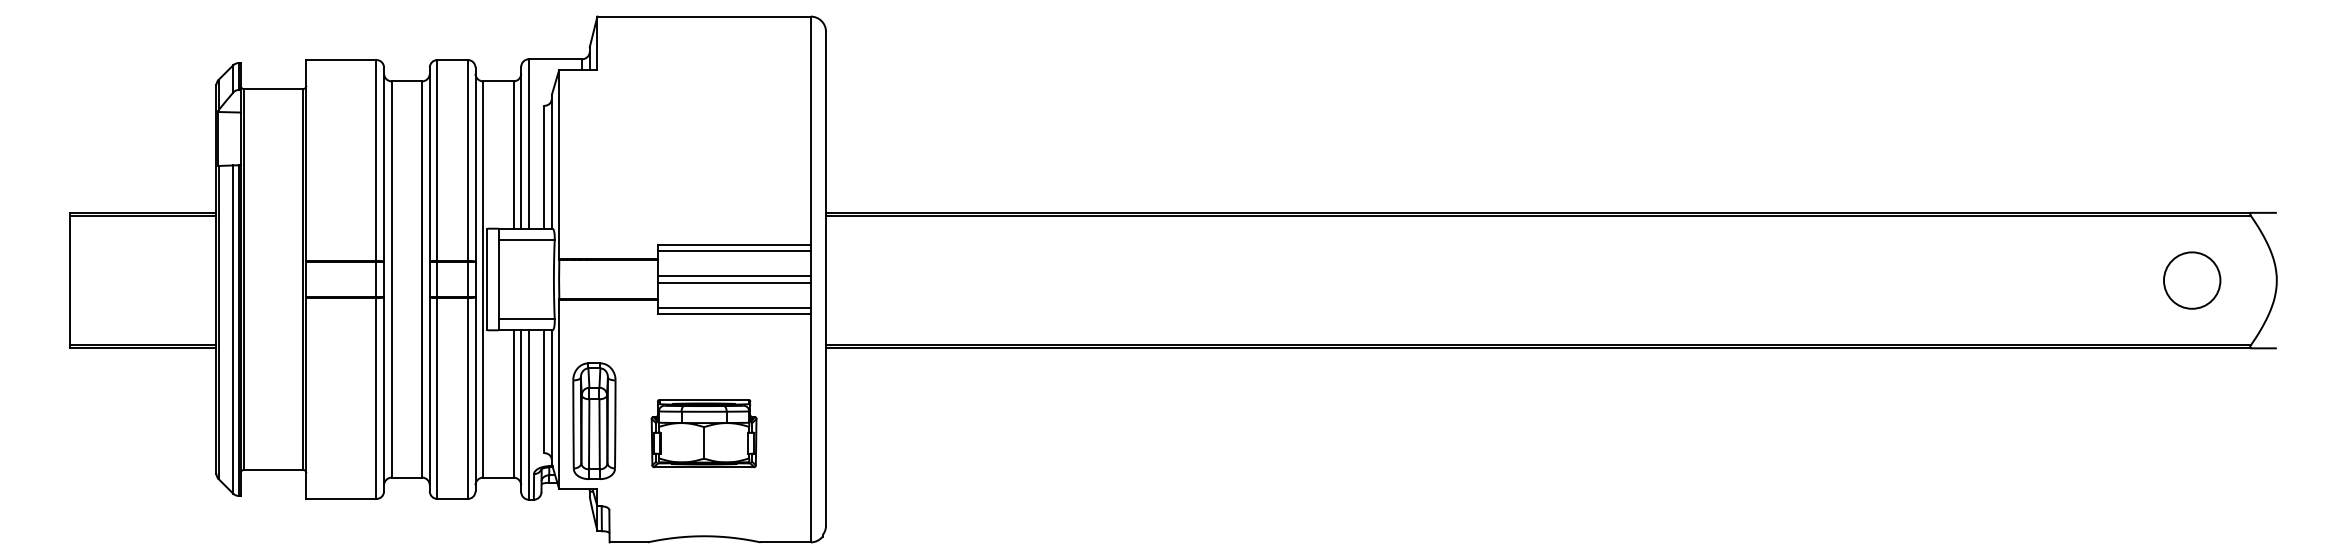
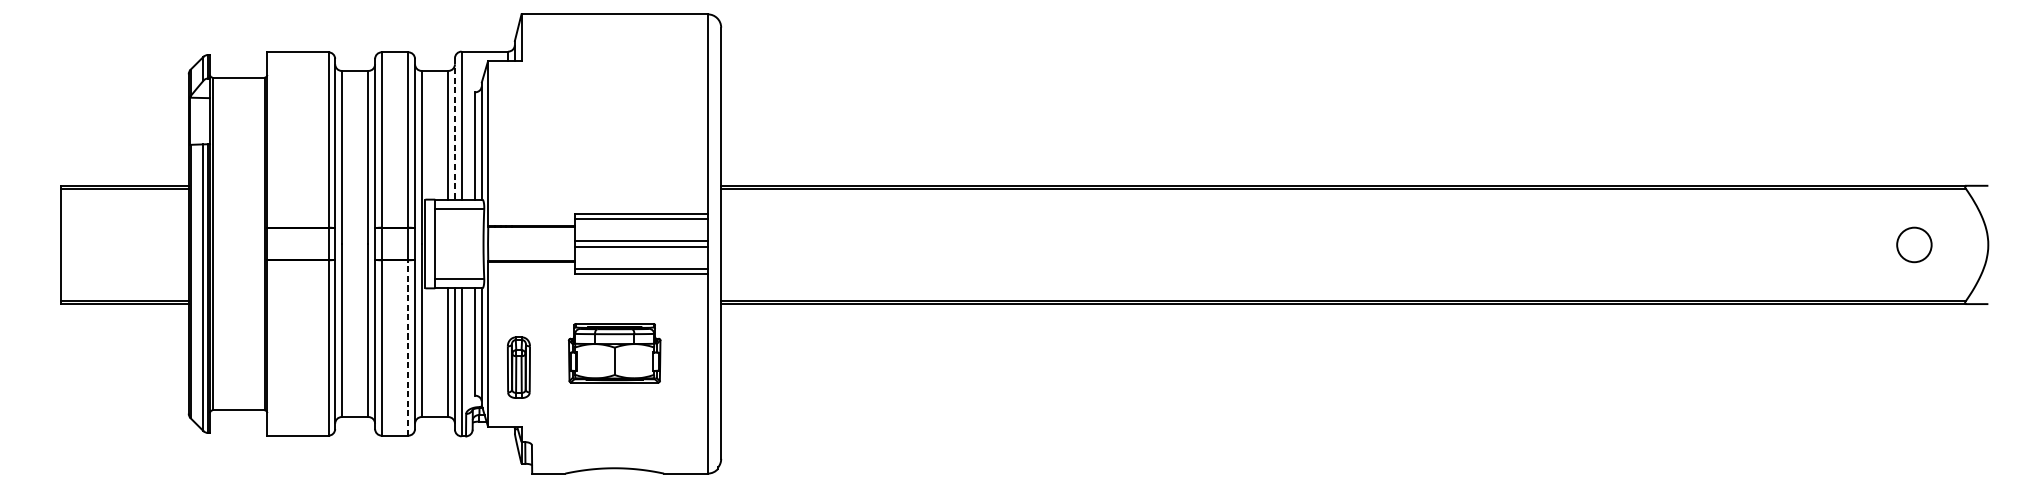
line: (521, 147) -> (455, 128), solid -> dashed
circle: (2191, 280) -> (1913, 244), size x0.7
line: (467, 398) -> (408, 347), solid -> dashed
part: (594, 420) -> (518, 367), size x0.6
part: (703, 433) -> (614, 353), moved

